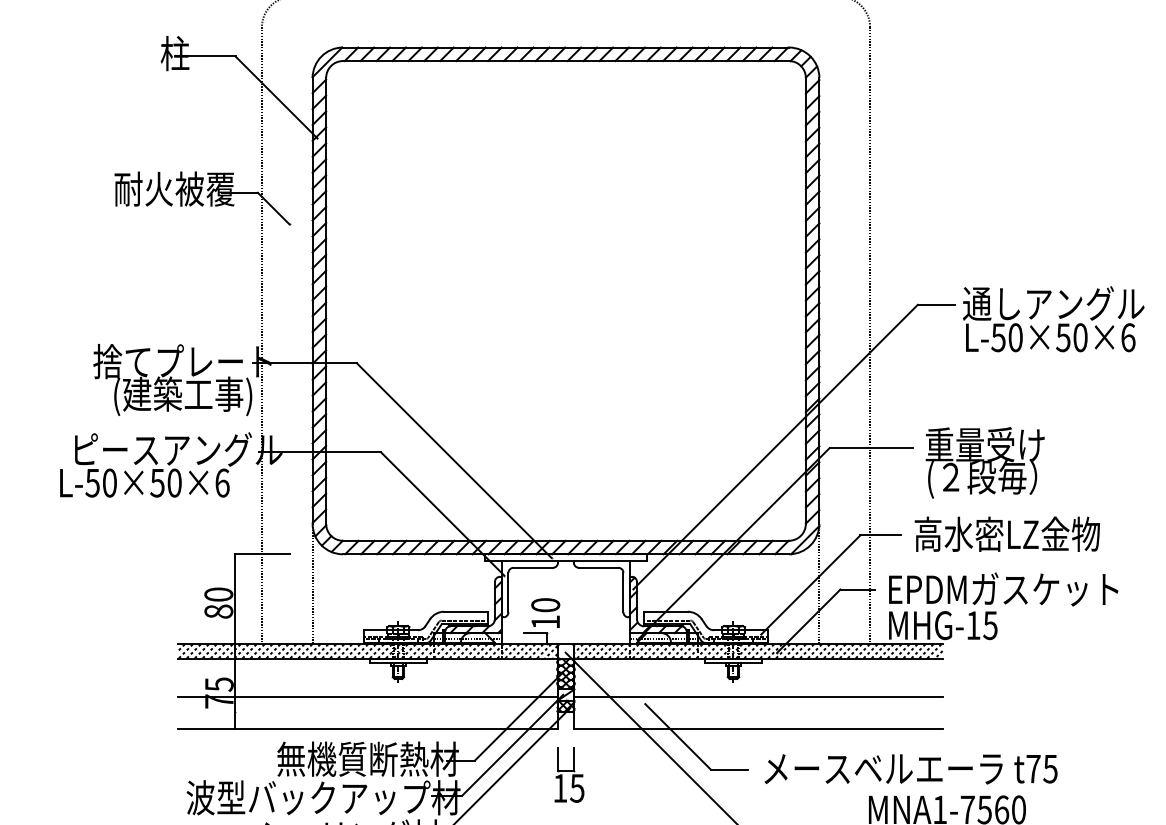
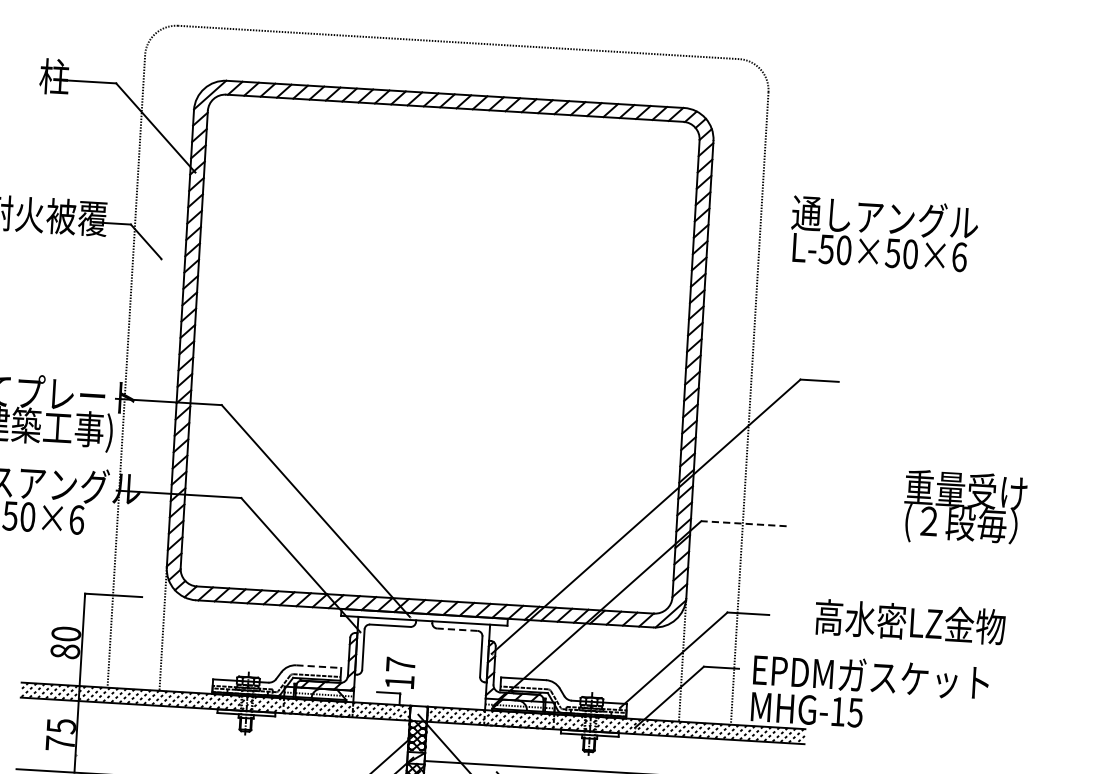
text: (1053, 319) -> (883, 233), moved
line: (871, 448) -> (744, 524), solid -> dashed
text: (984, 462) -> (964, 508), moved
text: (1006, 533) -> (909, 621), moved
line: (598, 567) -> (457, 629), solid -> dashed
text: (545, 605) -> (400, 665), 10 -> 17
line: (466, 611) -> (319, 666), solid -> dashed
line: (367, 697) -> (212, 748), removed

